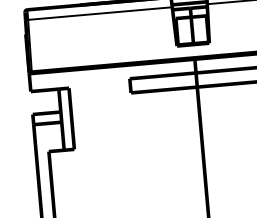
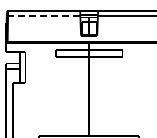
line: (98, 14) -> (43, 16), solid -> dashed

